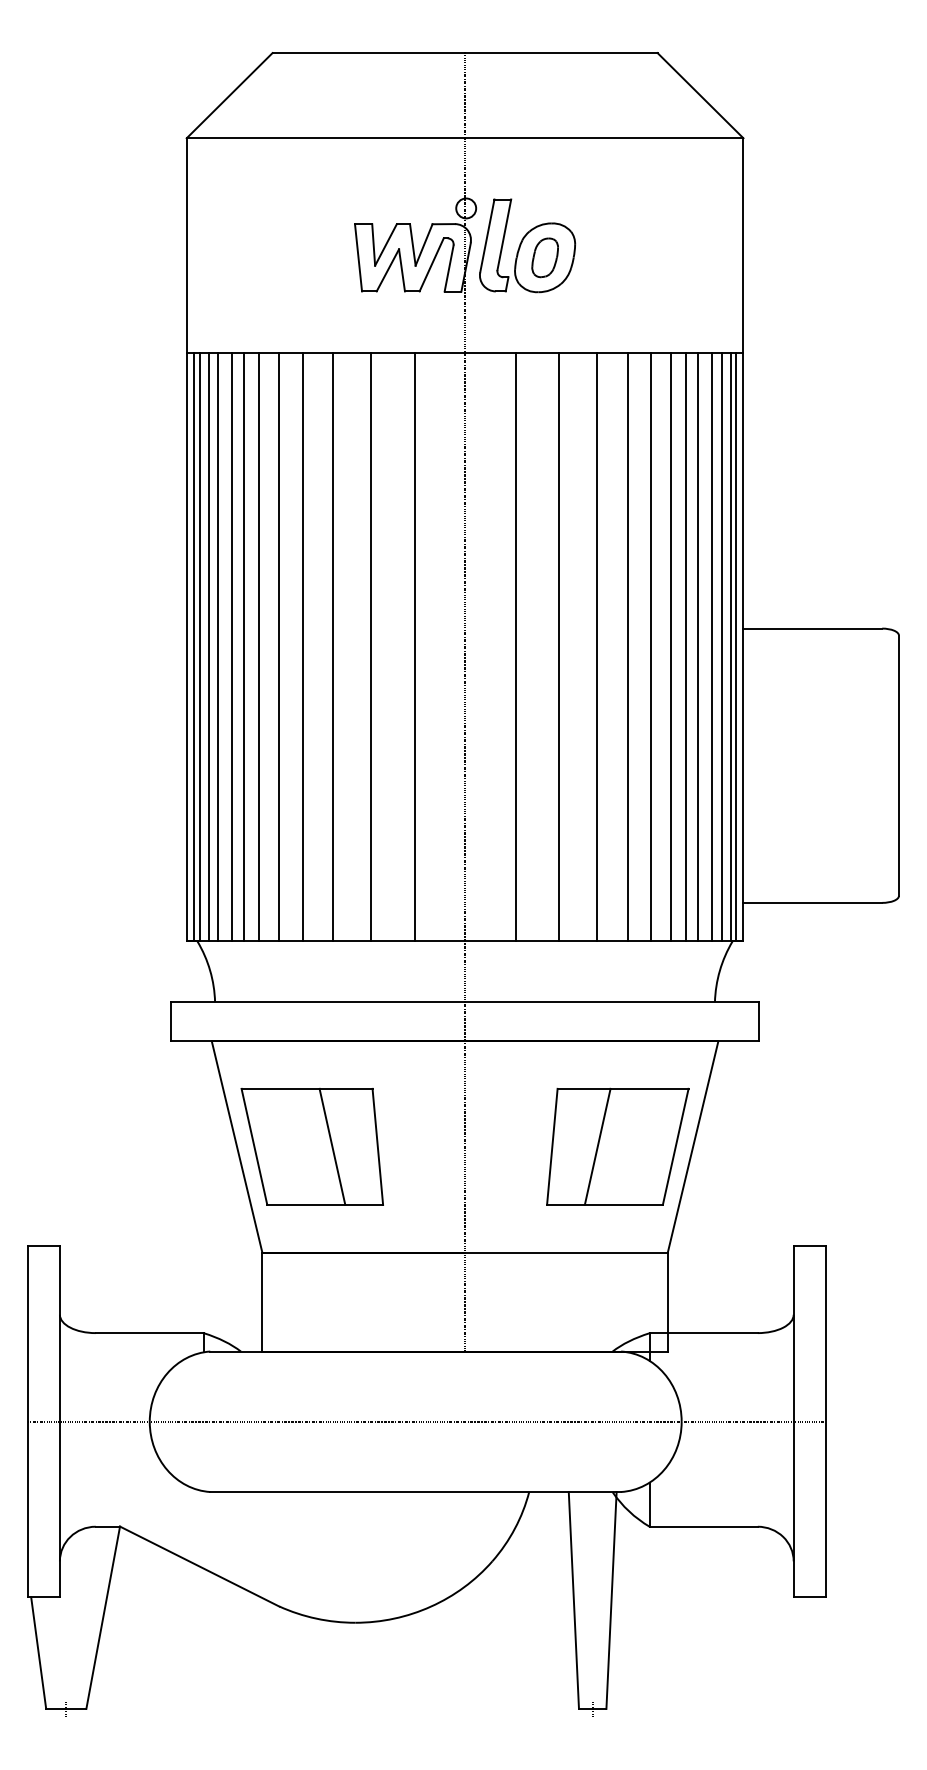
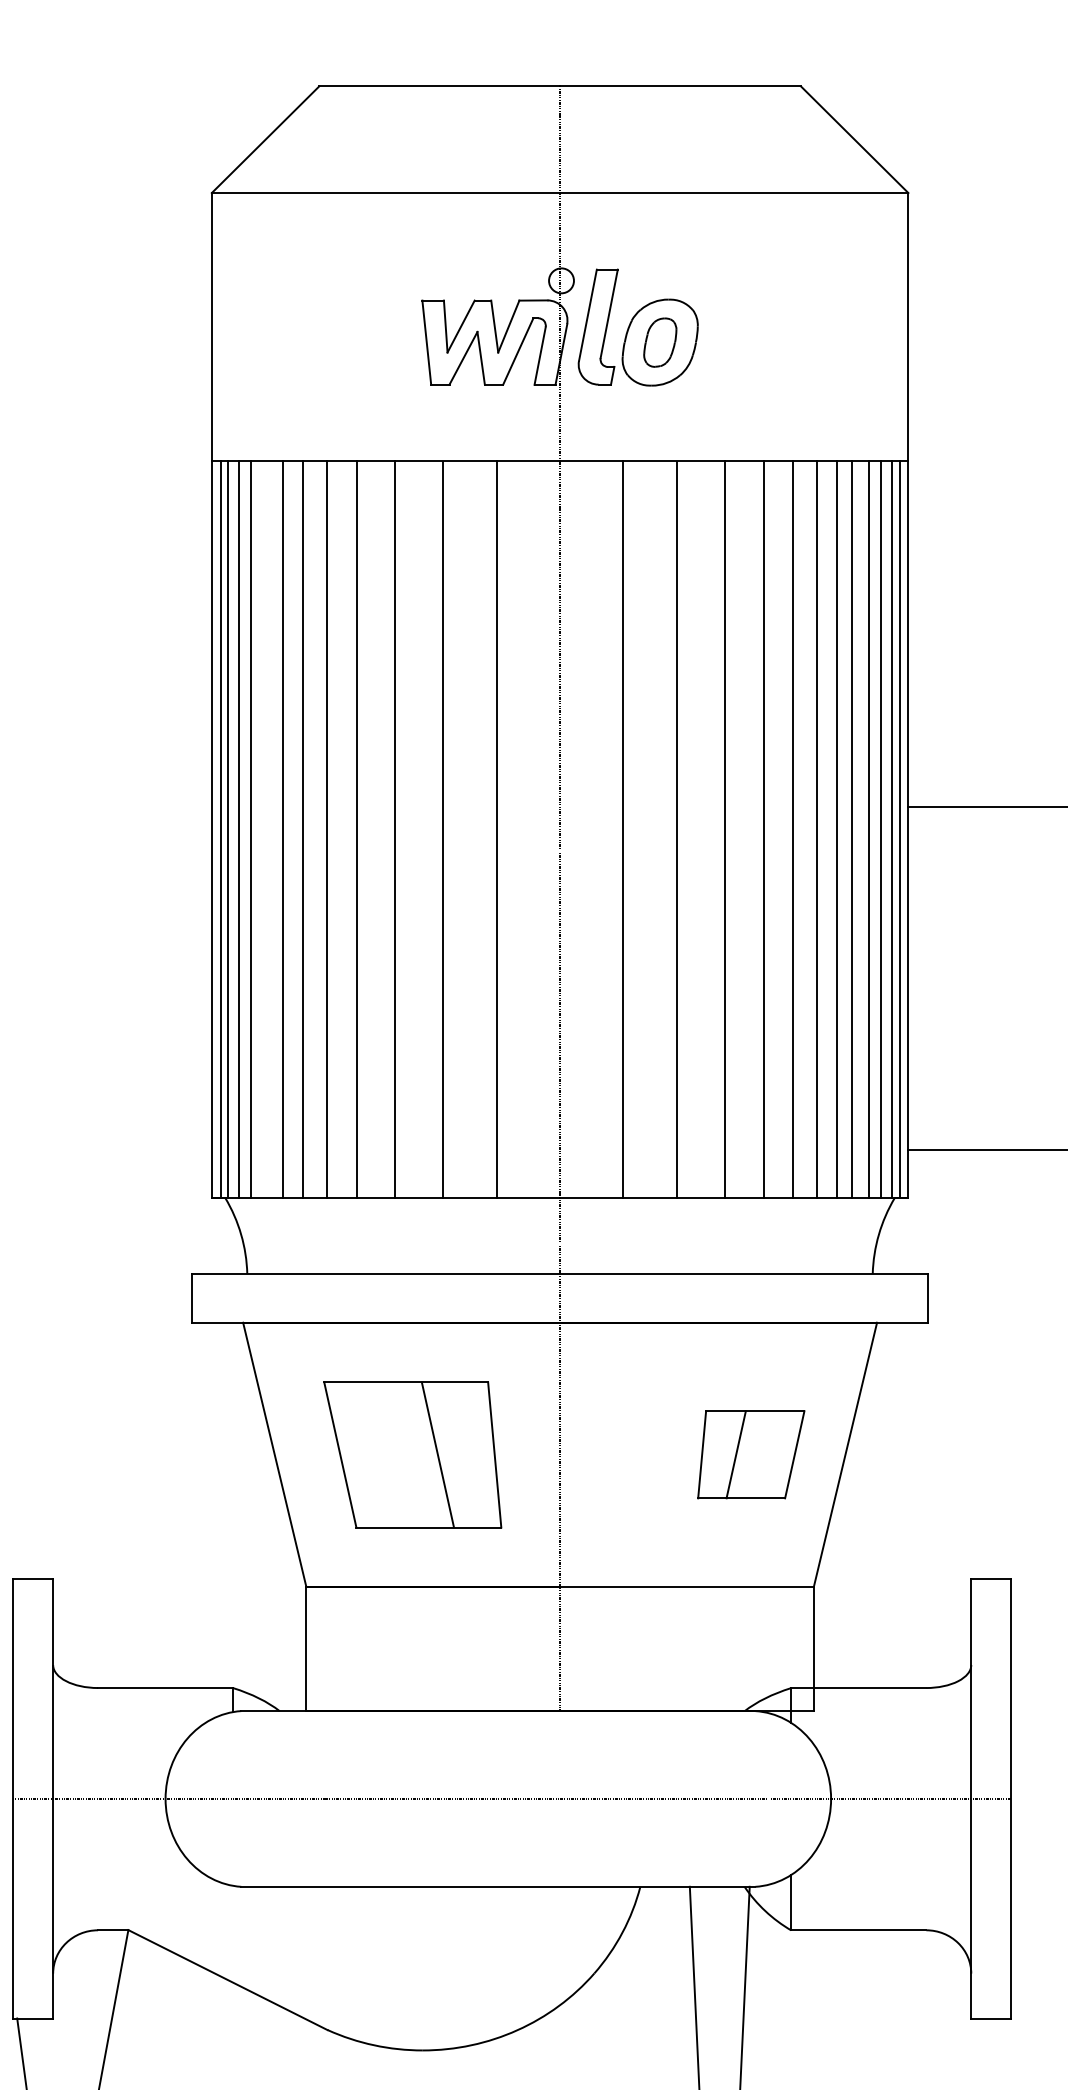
line: (231, 646) -> (267, 828), removed
part: (311, 1146) -> (411, 1454), moved
part: (617, 1146) -> (750, 1454), size x0.6

